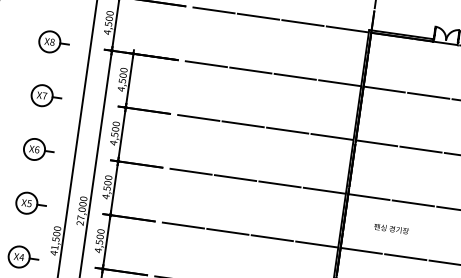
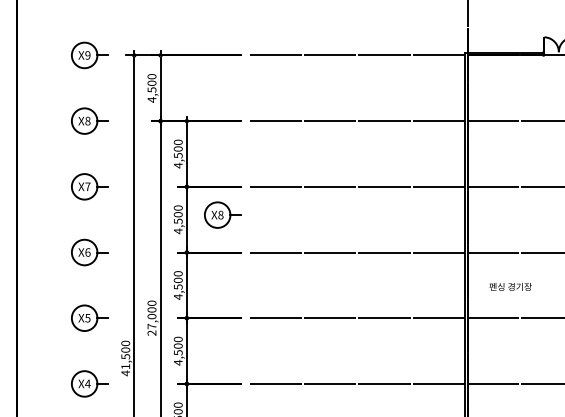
part: (151, 134) -> (222, 214), added
text: (391, 228) -> (510, 286), moved

